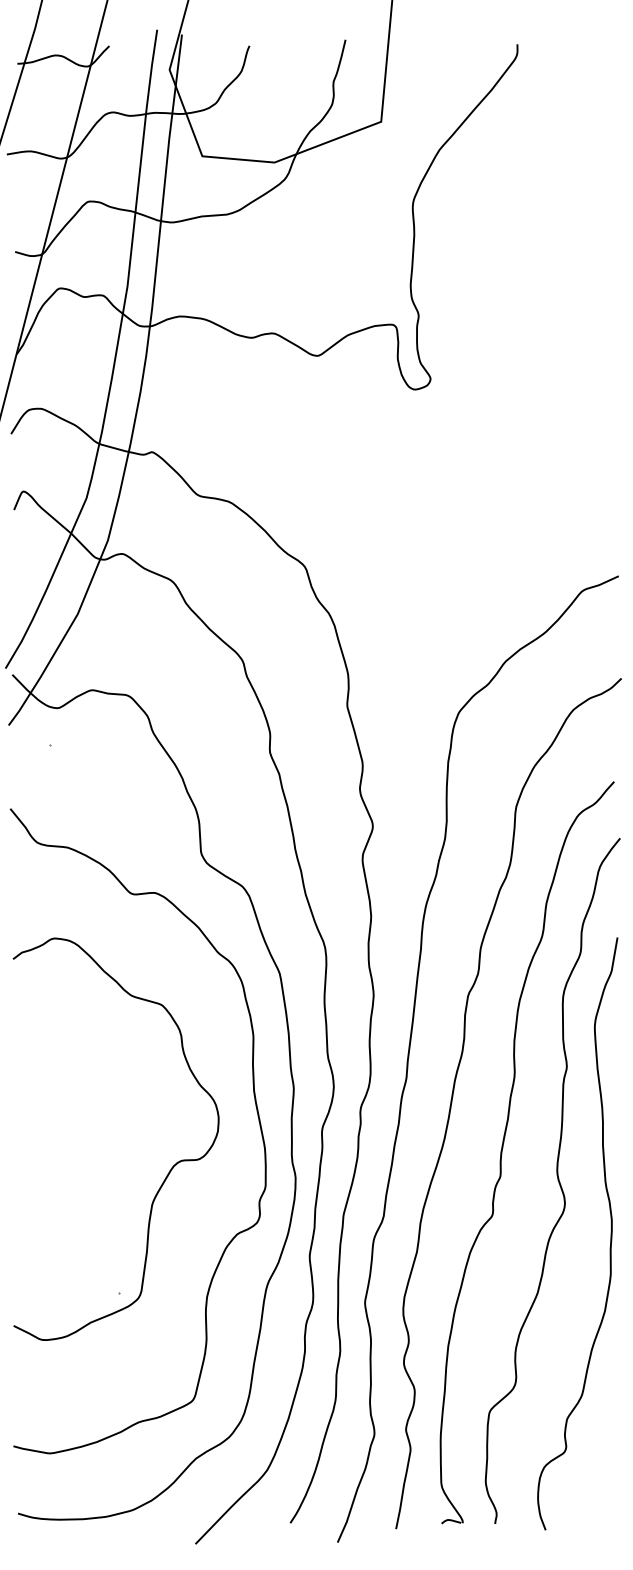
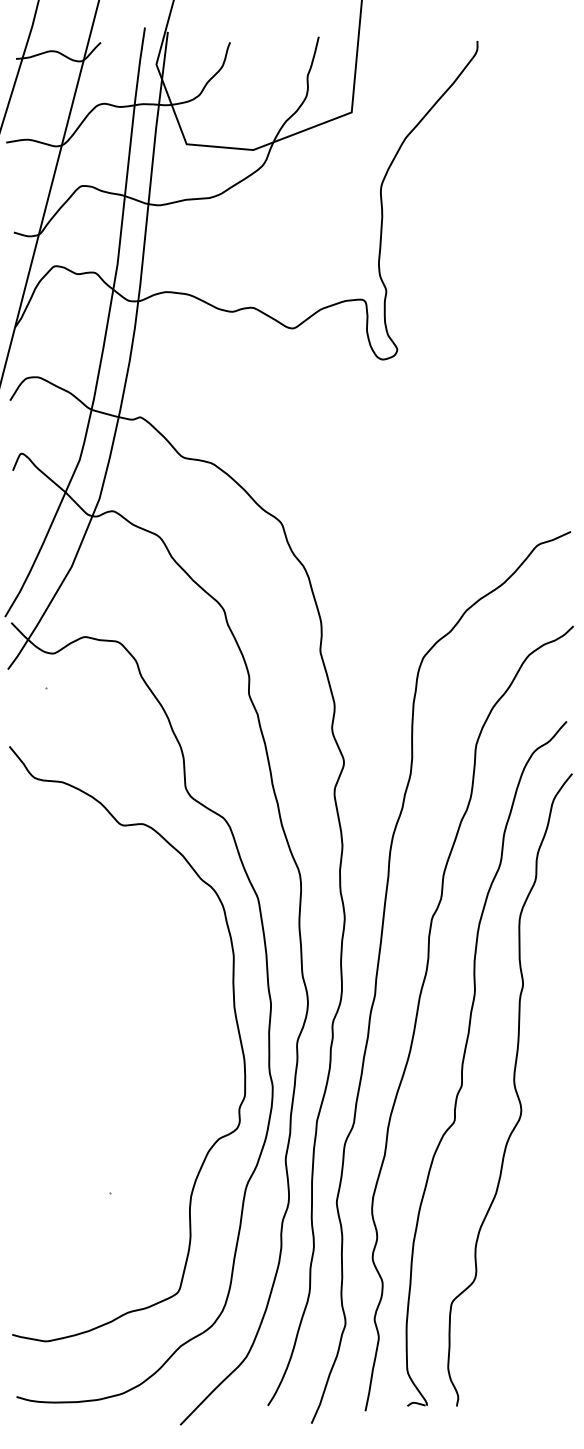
curve: (167, 1173) -> (154, 1083), removed
curve: (610, 1233) -> (563, 1138), removed

